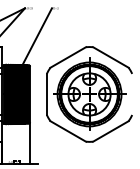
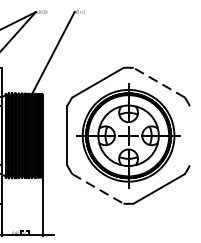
line: (110, 57) -> (158, 82), solid -> dashed
line: (68, 131) -> (98, 188), solid -> dashed

